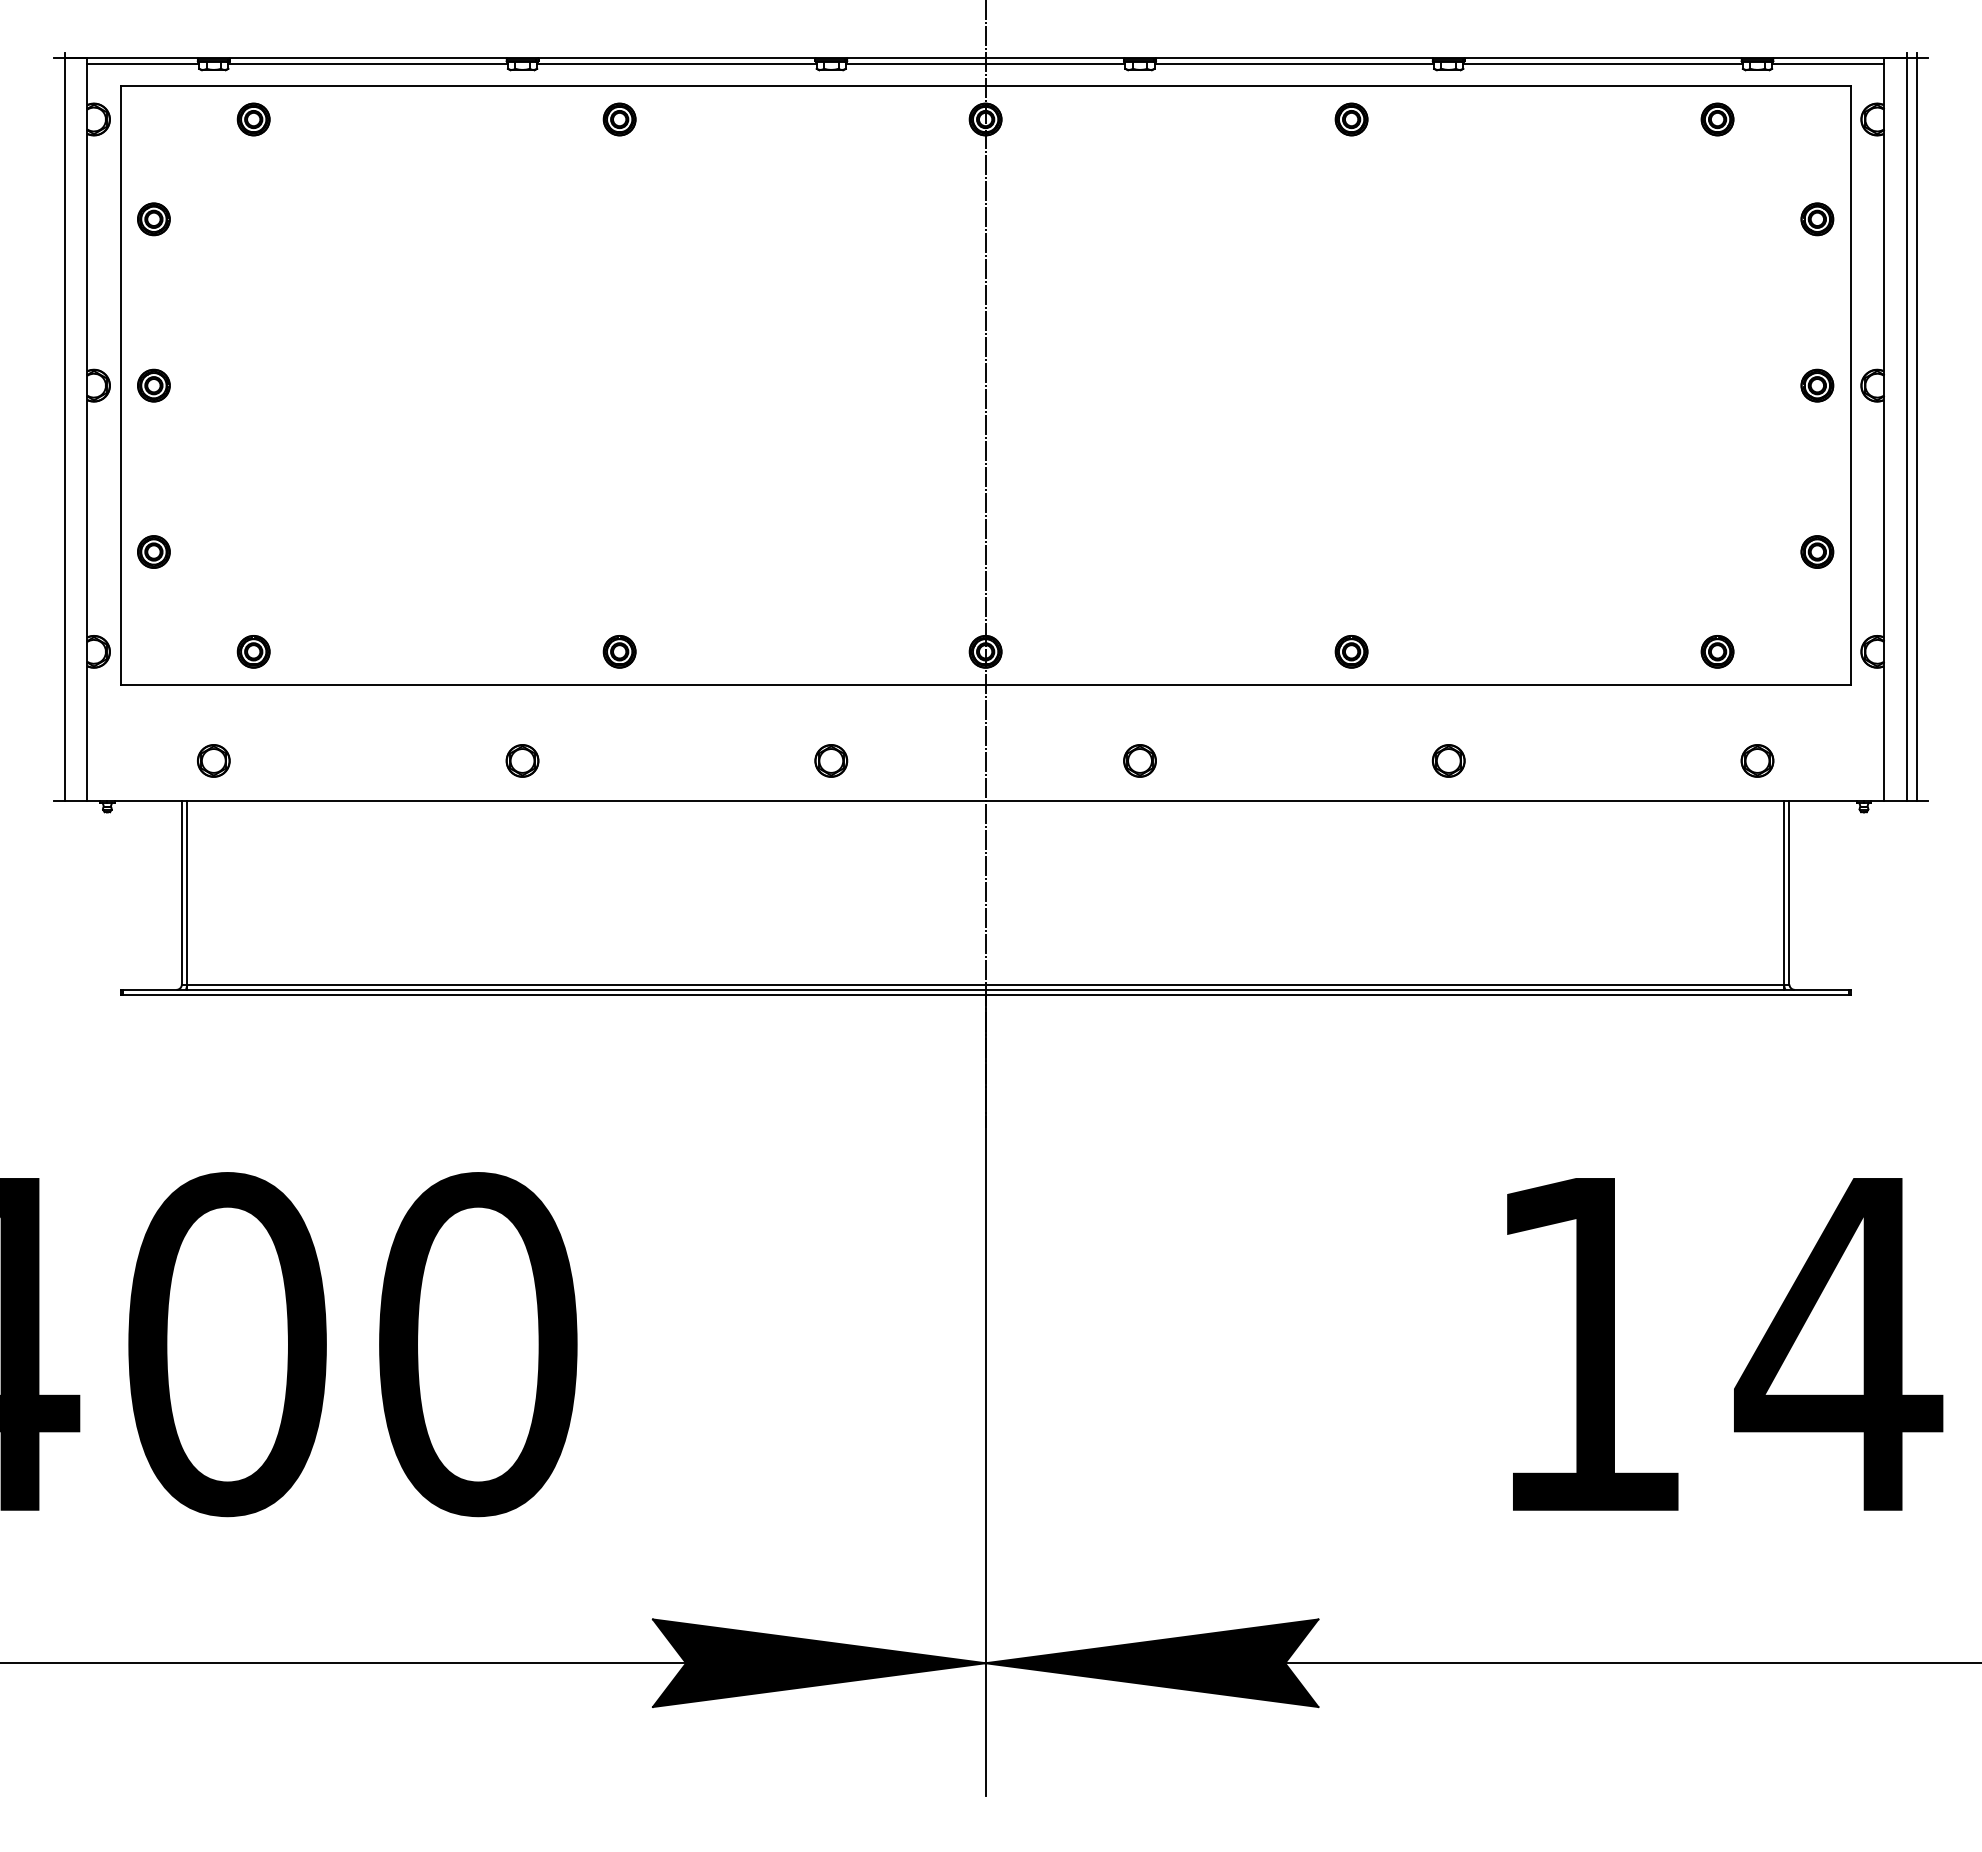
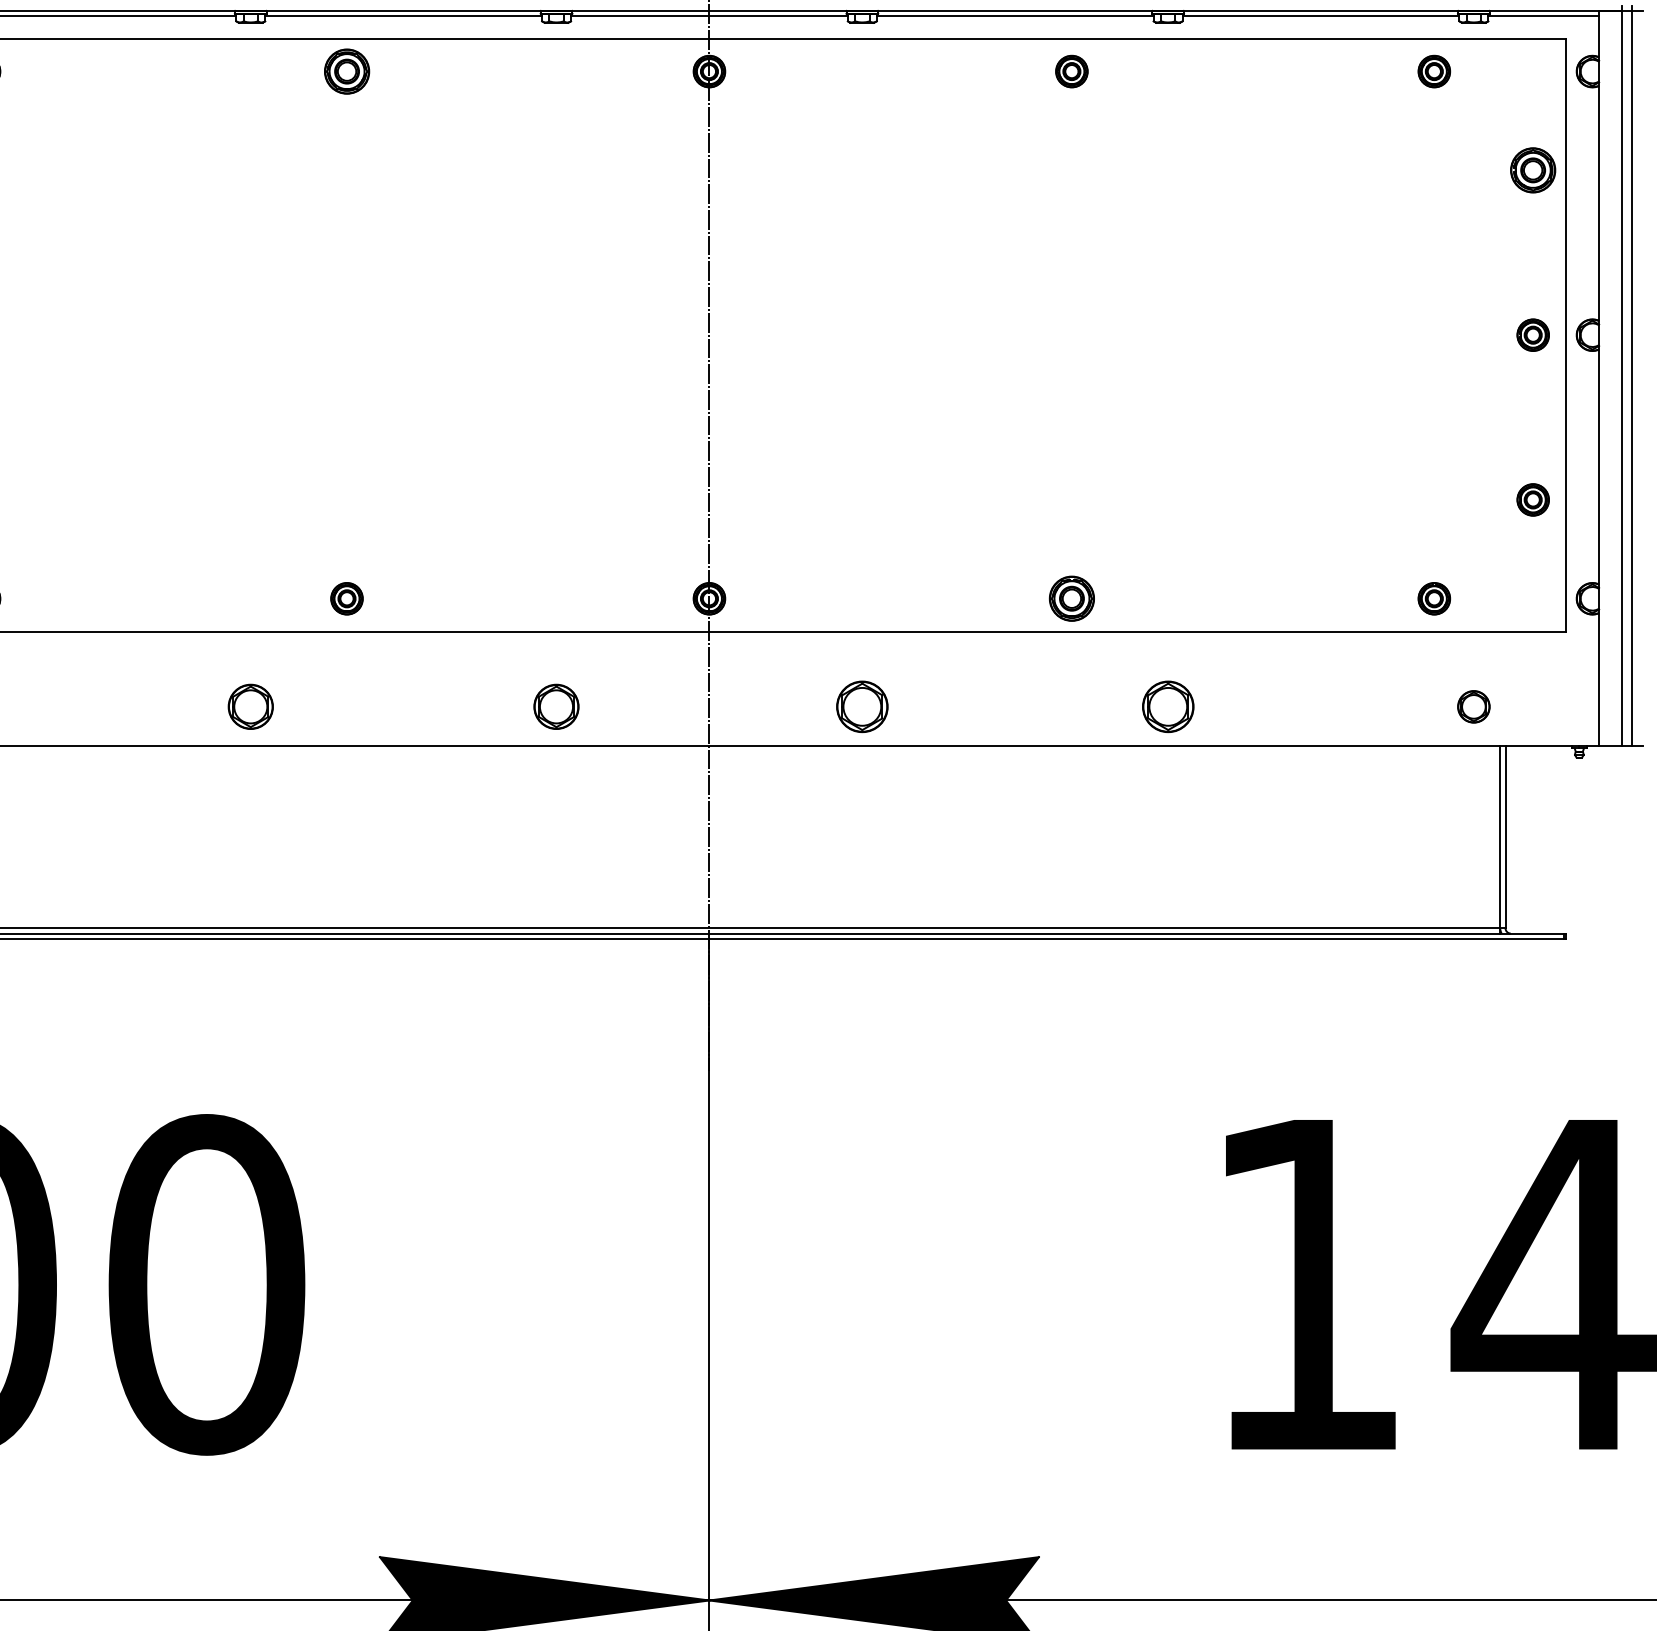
part: (619, 119) -> (346, 71), size x1.4
part: (1817, 219) -> (1533, 170), size x1.4
part: (1351, 651) -> (1071, 598), size x1.4
part: (522, 760) -> (250, 706), size x1.4
part: (831, 760) -> (556, 706), size x1.4
part: (1139, 760) -> (861, 706), size x1.6
part: (1448, 760) -> (1167, 706), size x1.6

